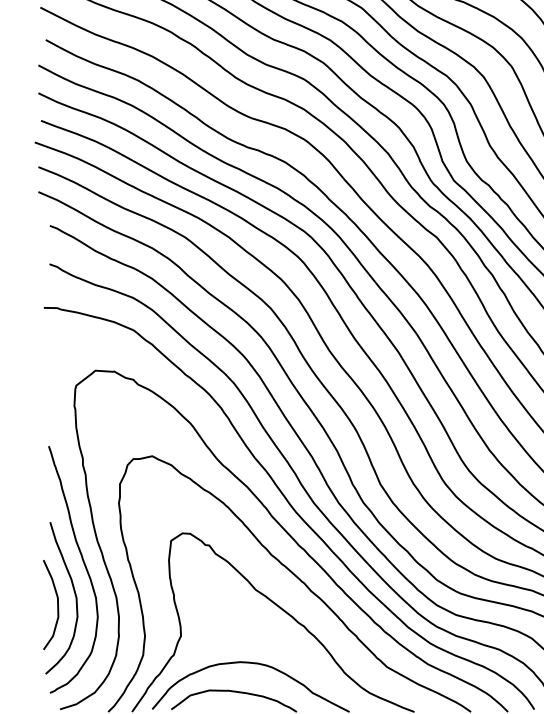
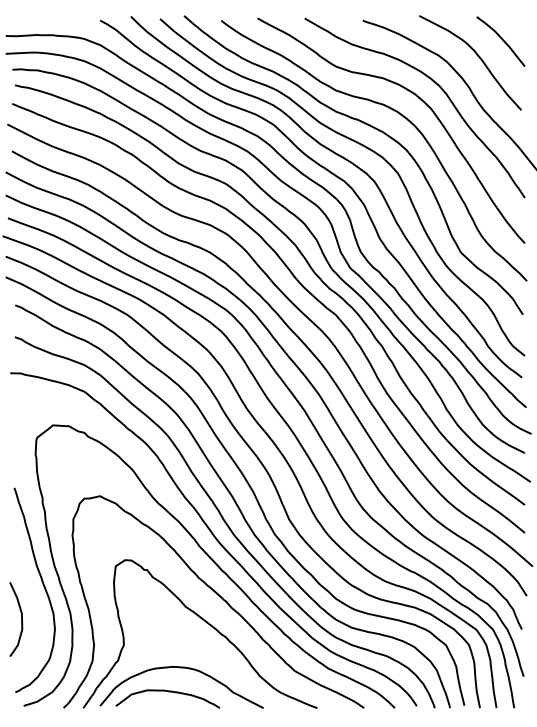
curve: (74, 595) -> (35, 611), removed

